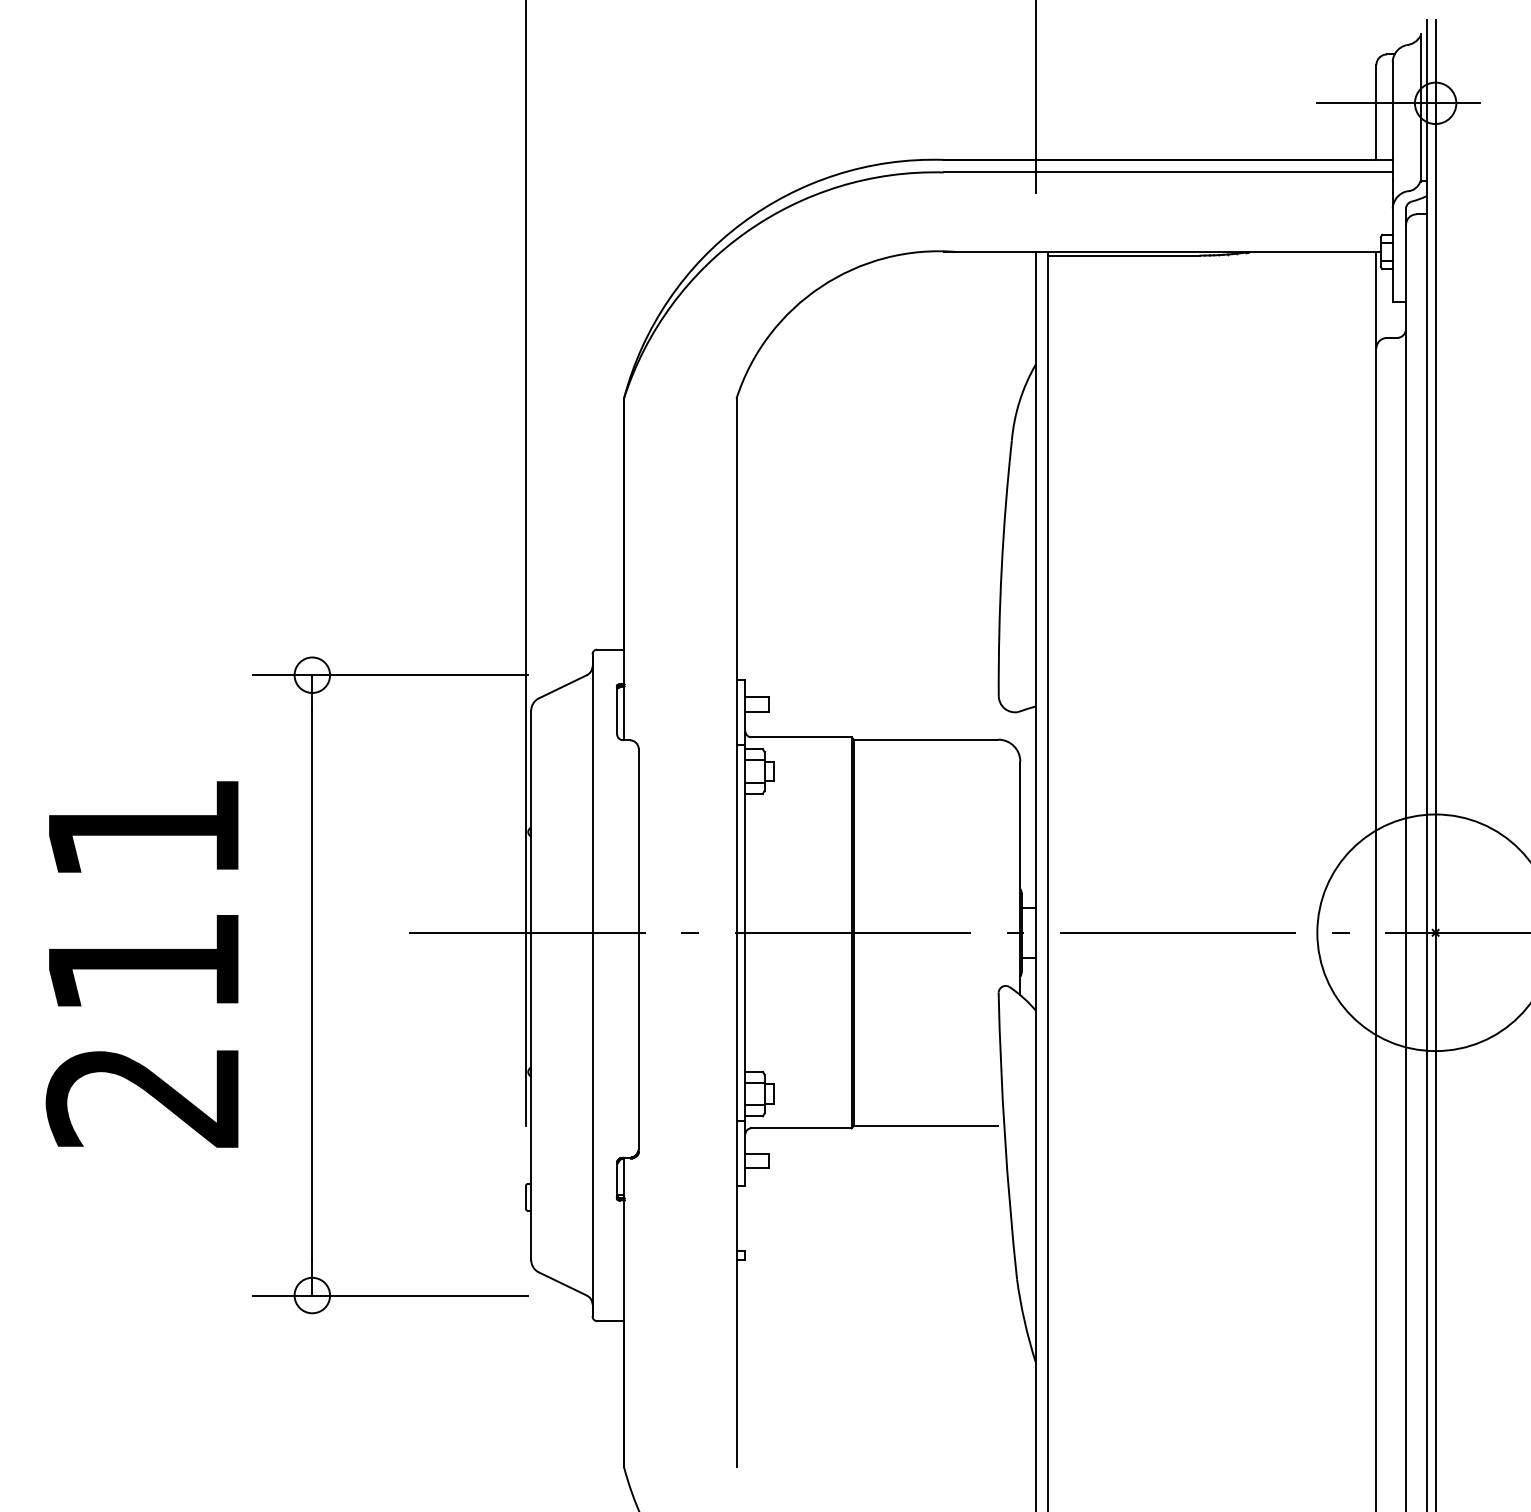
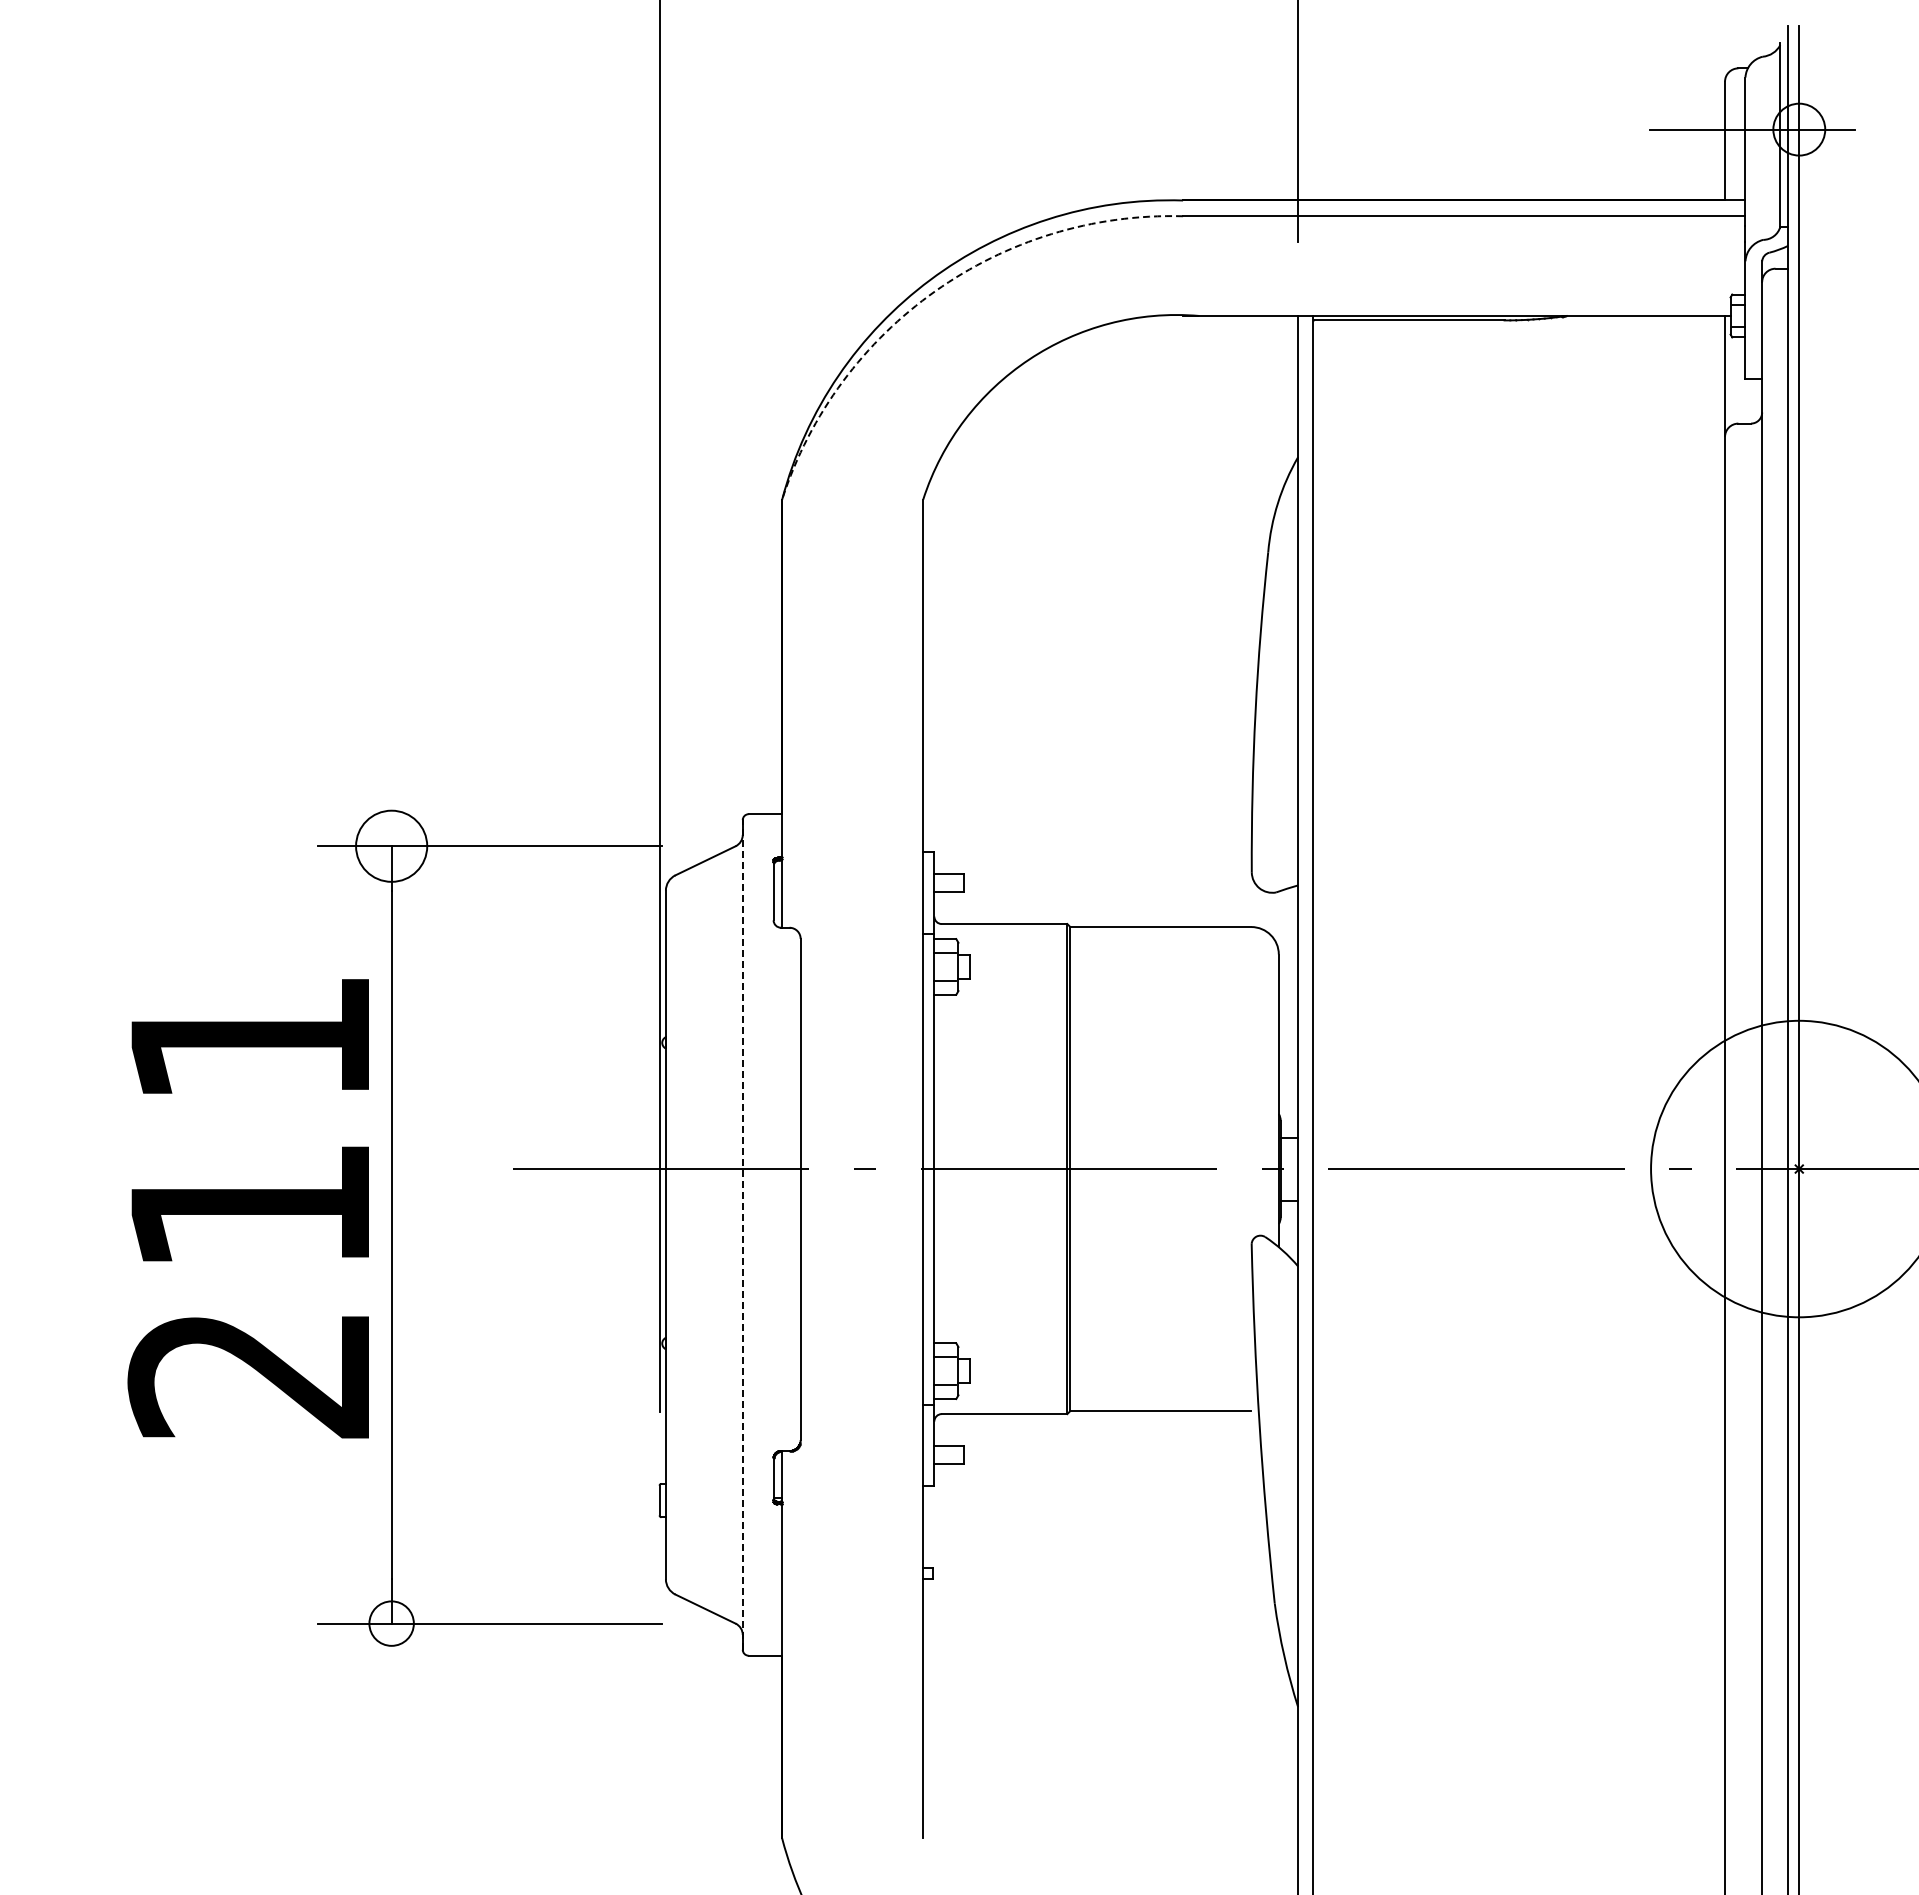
arc: (746, 232) -> (935, 291), solid -> dashed
circle: (312, 675) -> (391, 846), size x1.6
text: (141, 964) -> (247, 1208), moved
line: (592, 985) -> (742, 1234), solid -> dashed

